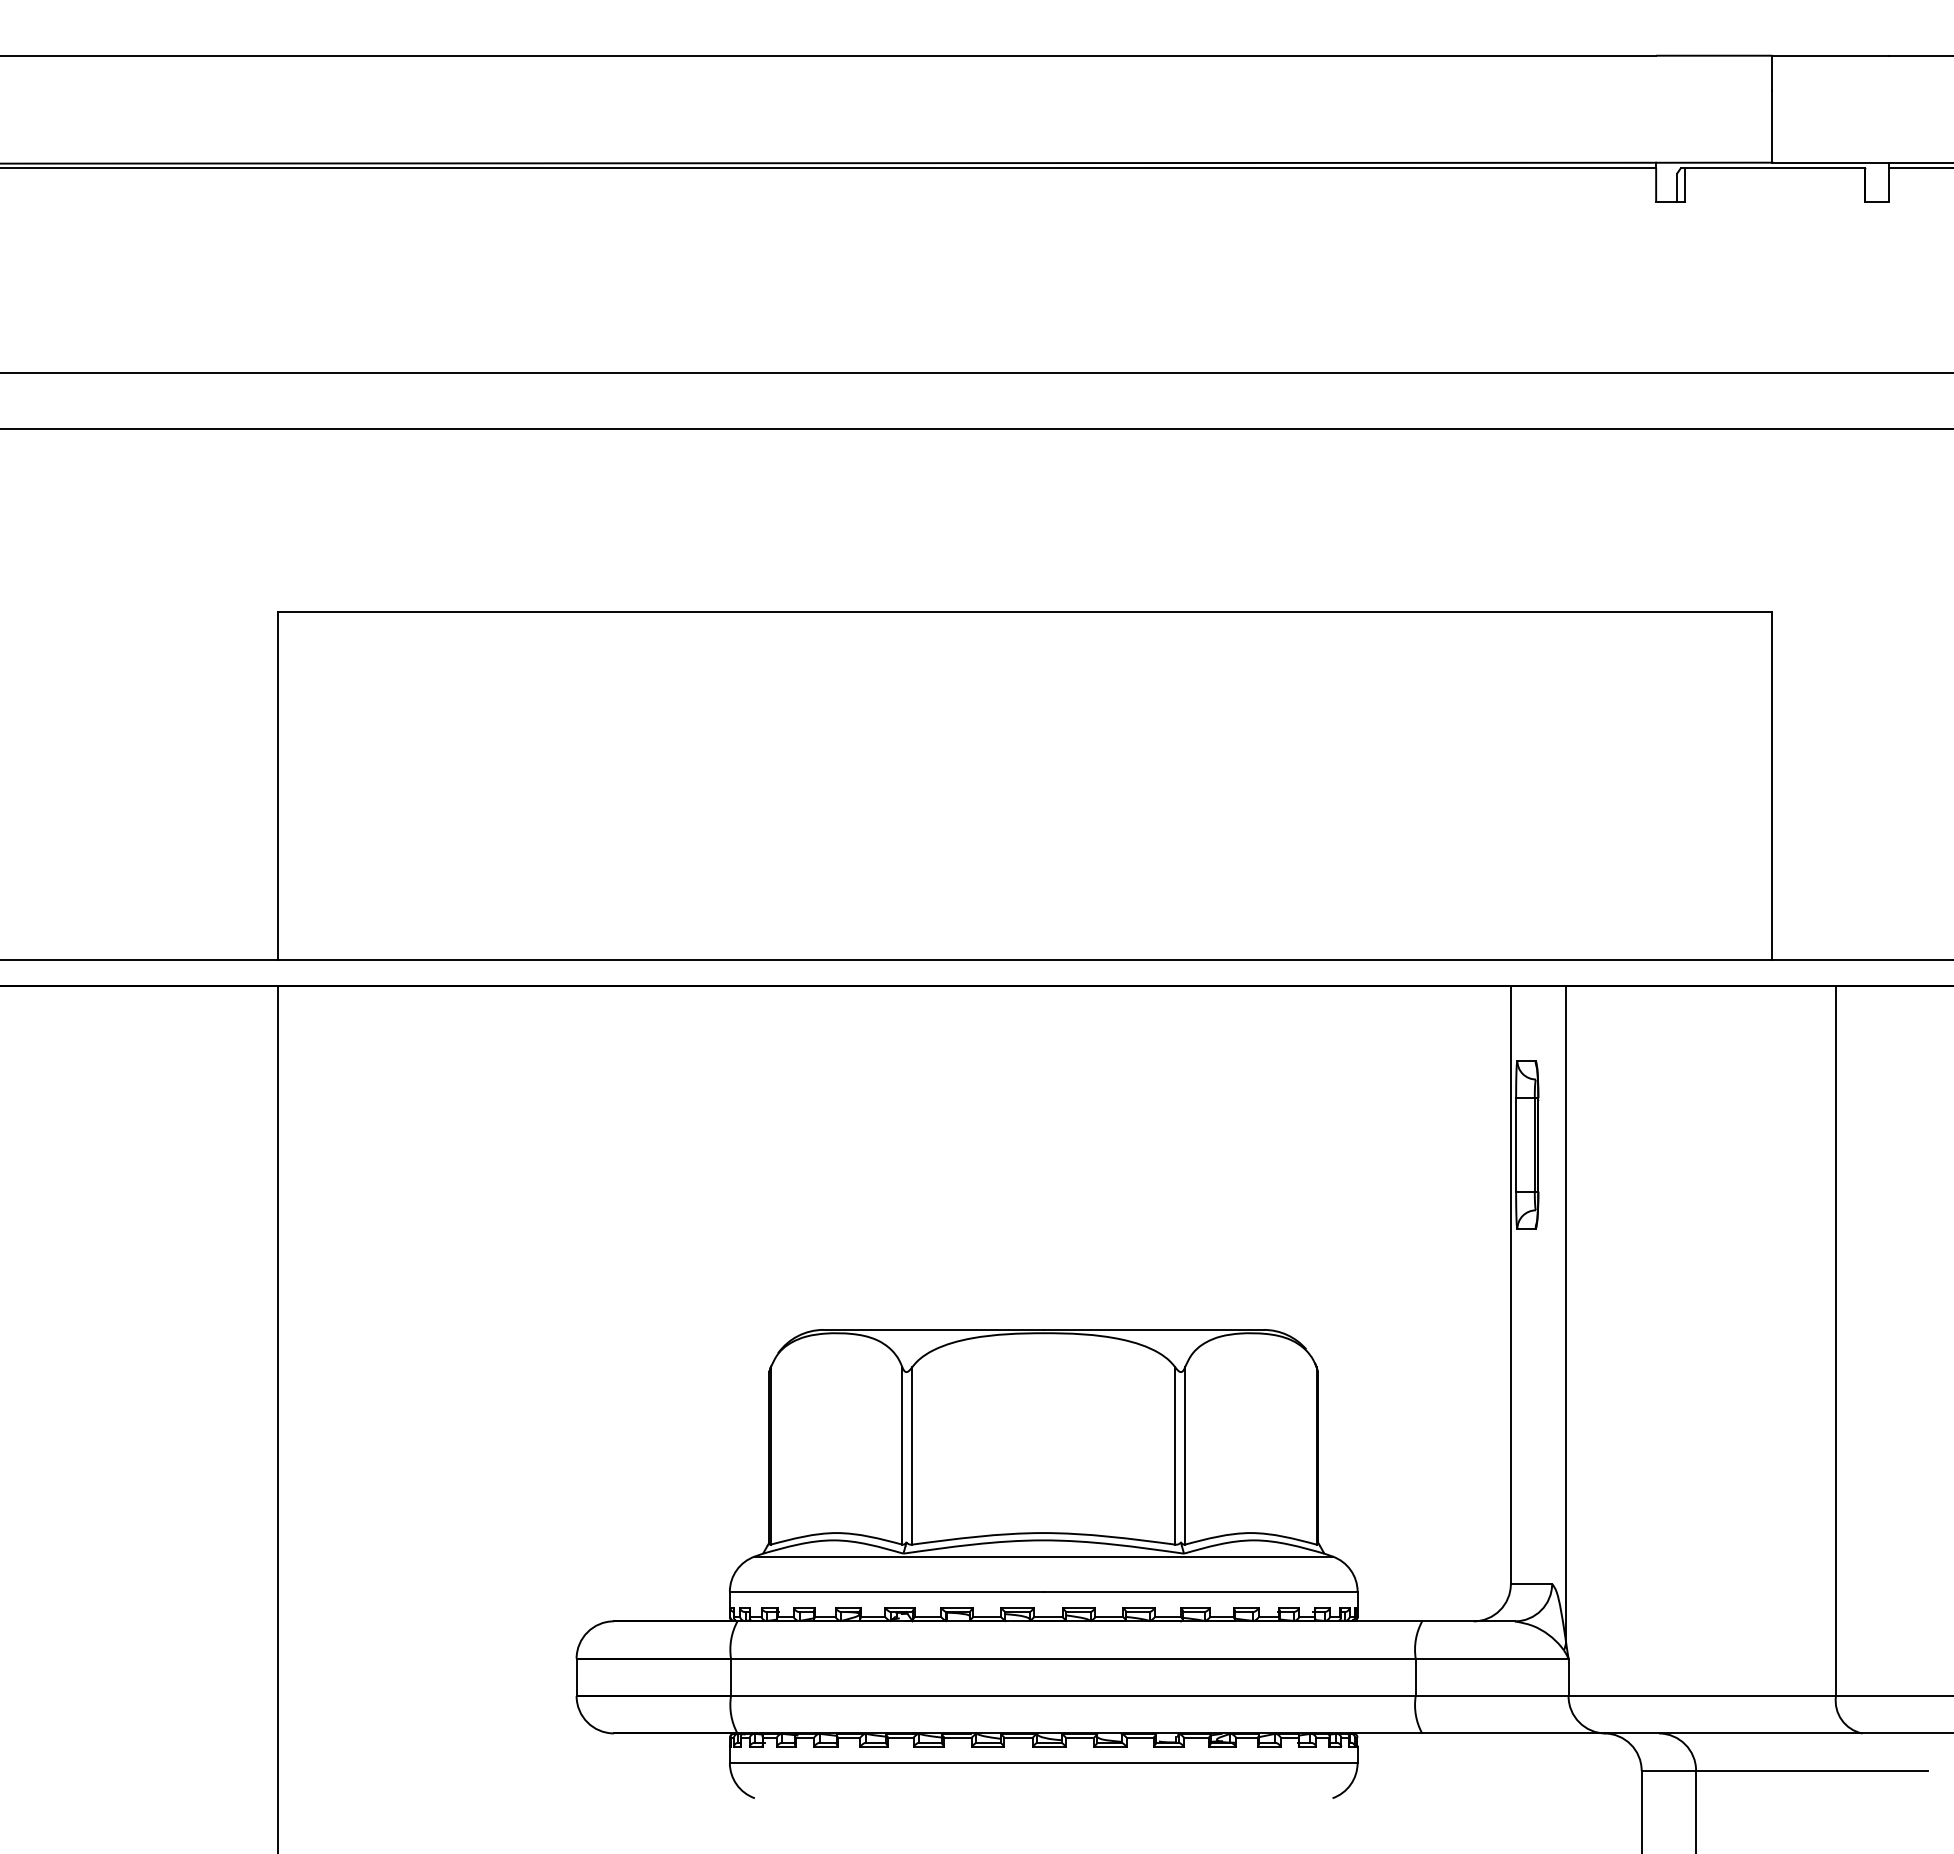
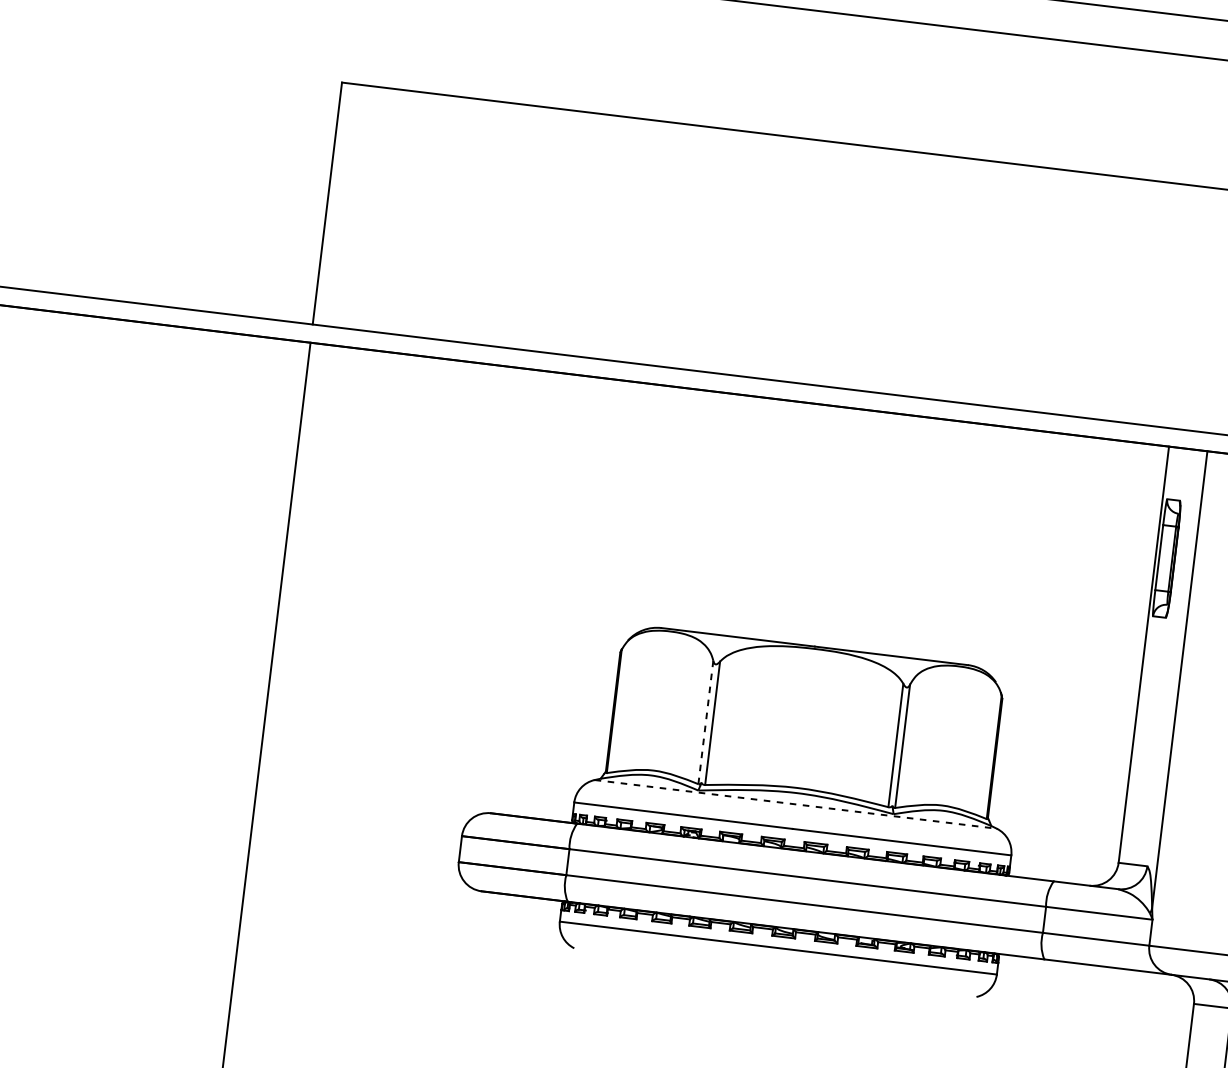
line: (902, 1455) -> (705, 722), solid -> dashed
line: (1043, 1556) -> (795, 804), solid -> dashed

